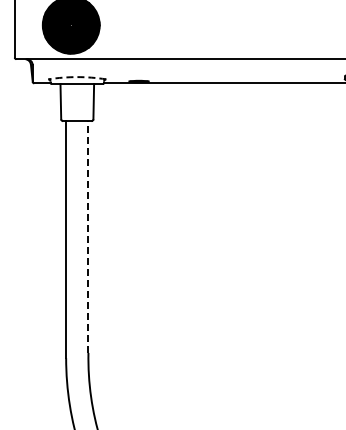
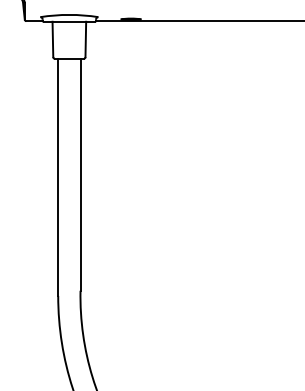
arc: (77, 77) -> (69, 15), dashed -> solid
line: (88, 237) -> (80, 175), dashed -> solid

